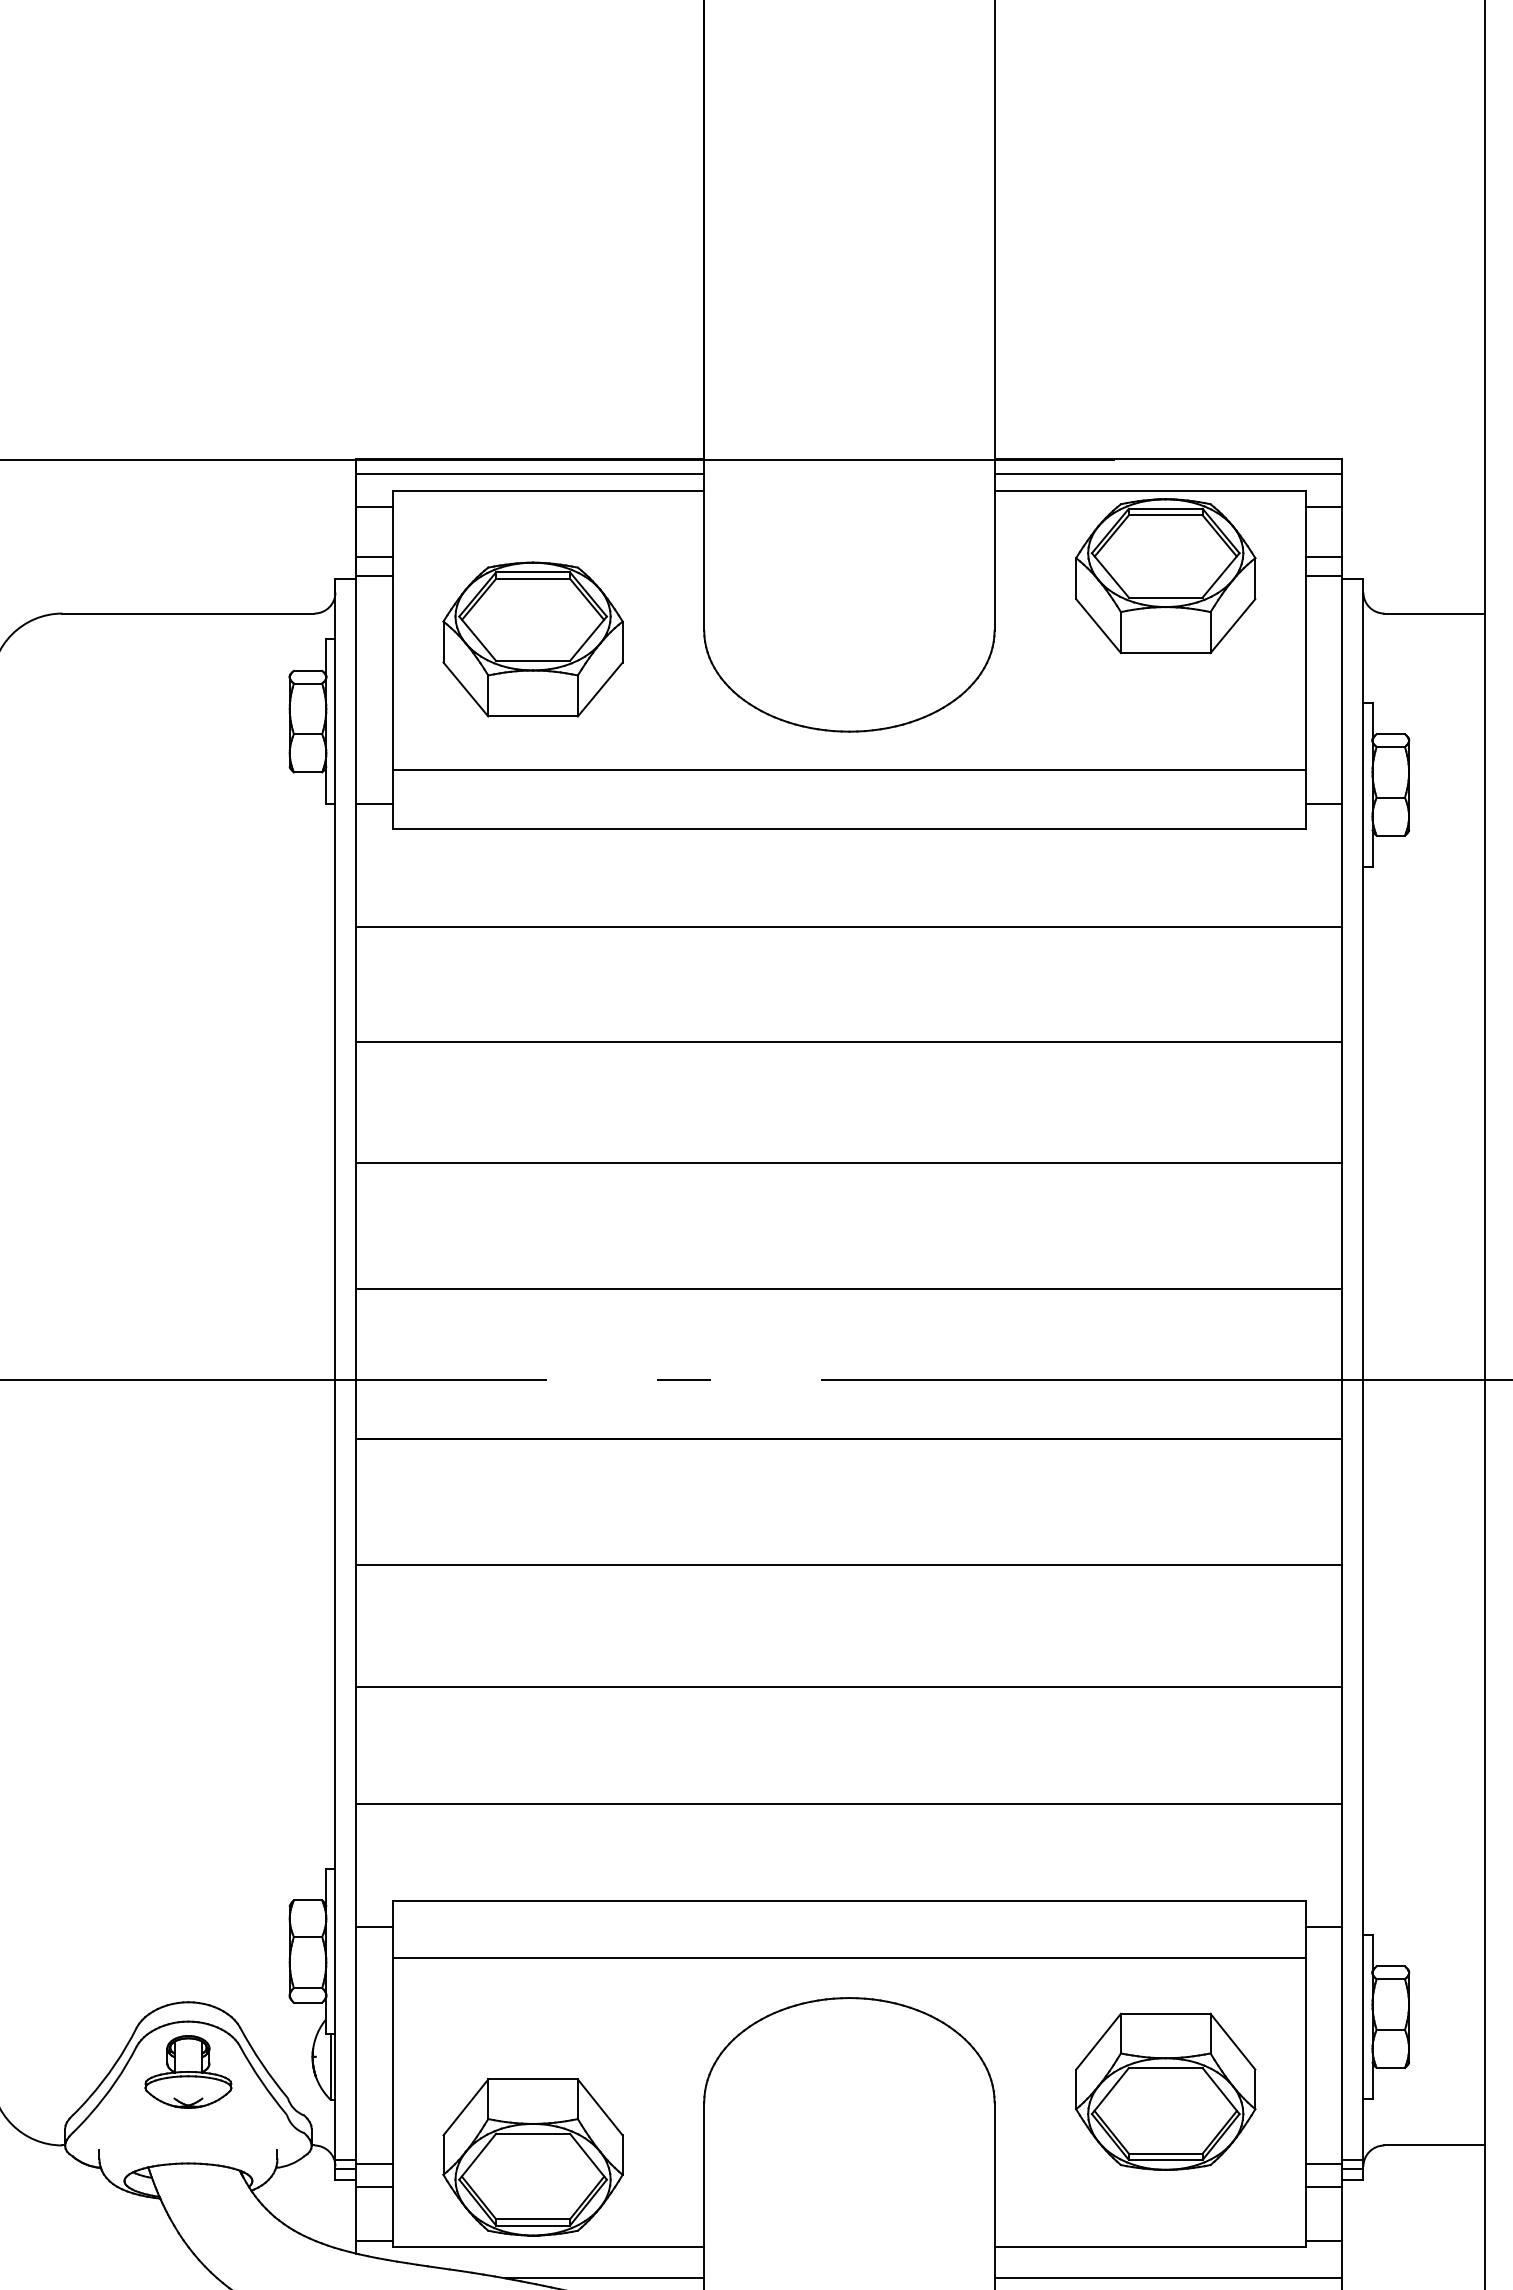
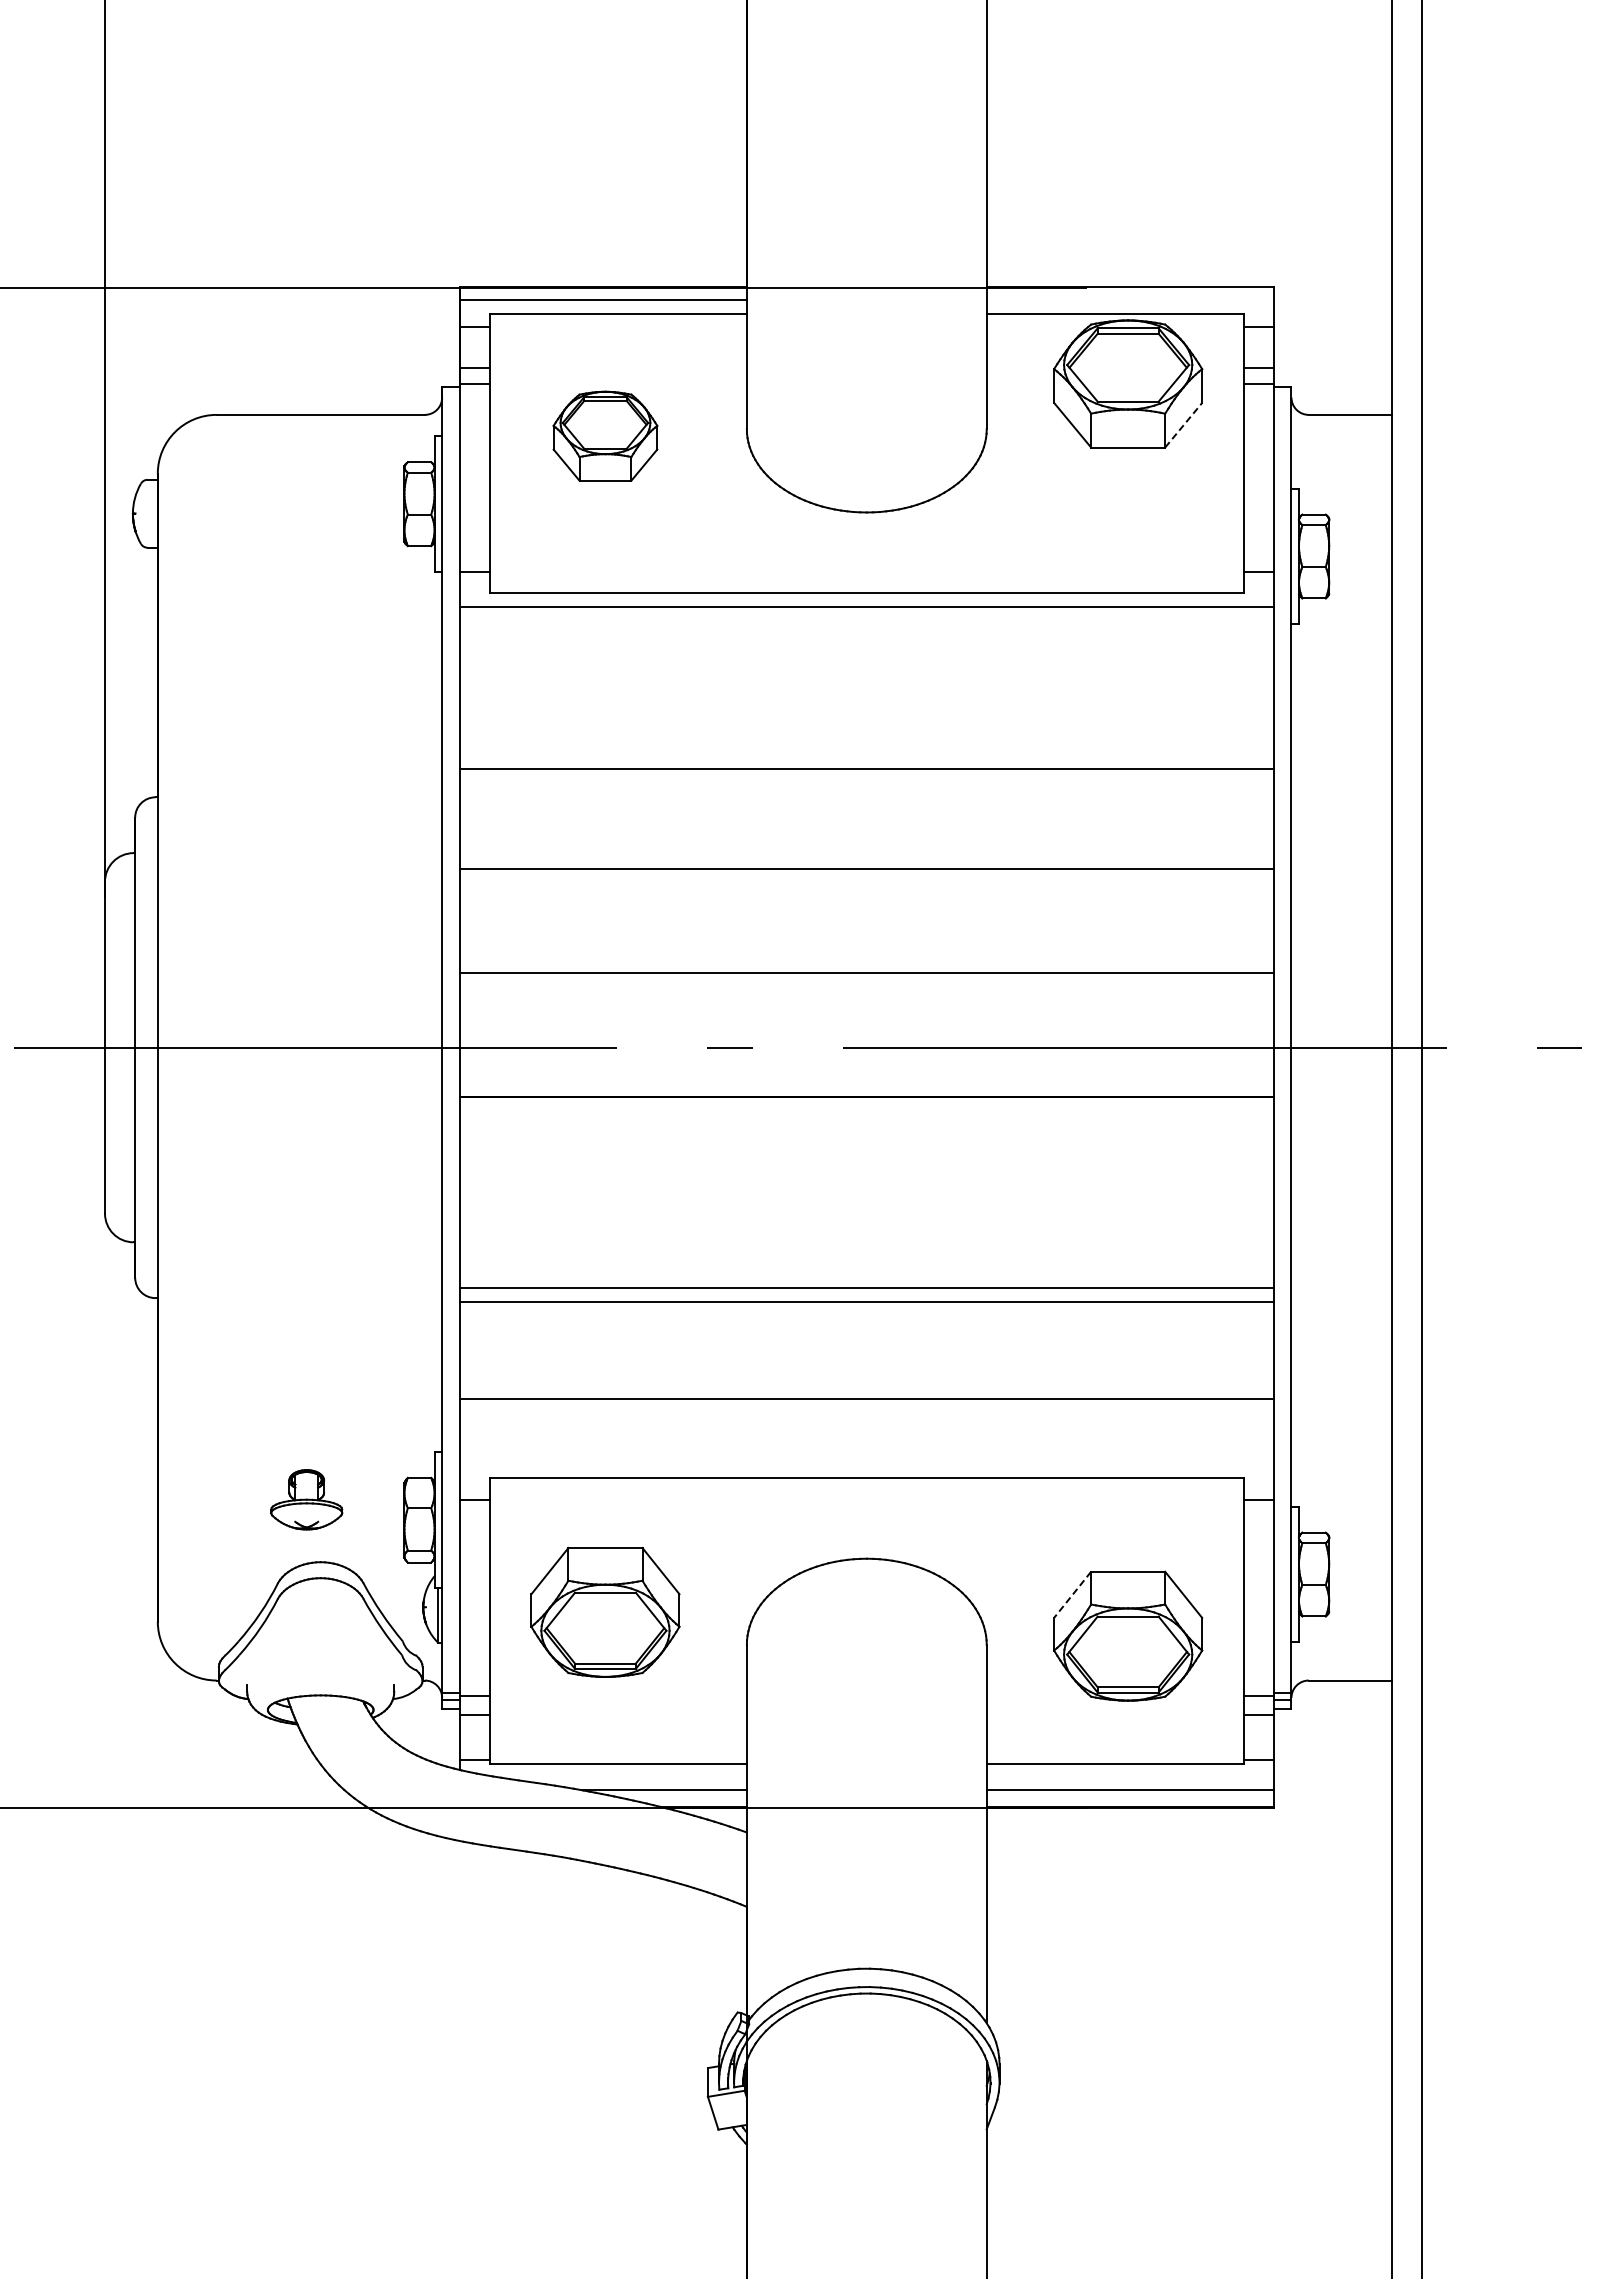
line: (1168, 473) -> (1130, 299), removed
line: (1232, 626) -> (1183, 425), solid -> dashed
part: (533, 638) -> (605, 435), size x0.7
line: (849, 770) -> (866, 544), removed
line: (849, 926) -> (866, 606), moved
line: (849, 1564) -> (866, 1287), moved
line: (849, 1957) -> (866, 1525), removed
line: (1098, 2041) -> (1072, 1594), solid -> dashed
part: (188, 2071) -> (306, 1499), moved
part: (533, 2156) -> (605, 1611), moved

